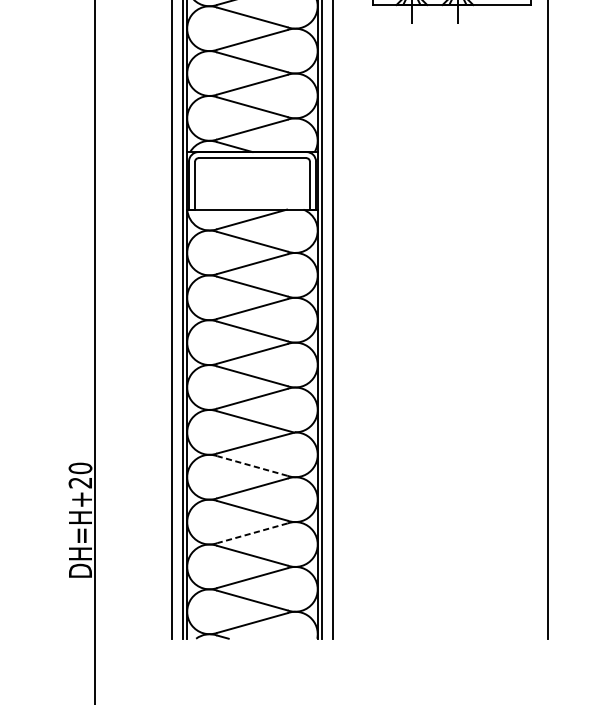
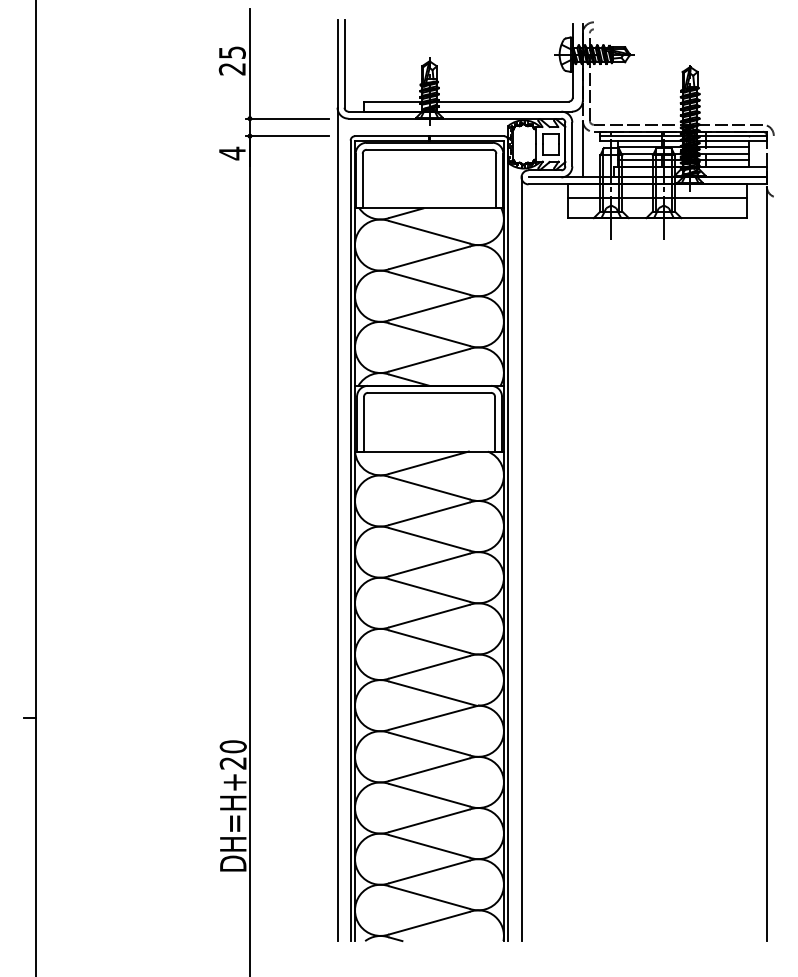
line: (252, 466) -> (429, 744), dashed -> solid
line: (252, 533) -> (429, 820), dashed -> solid

